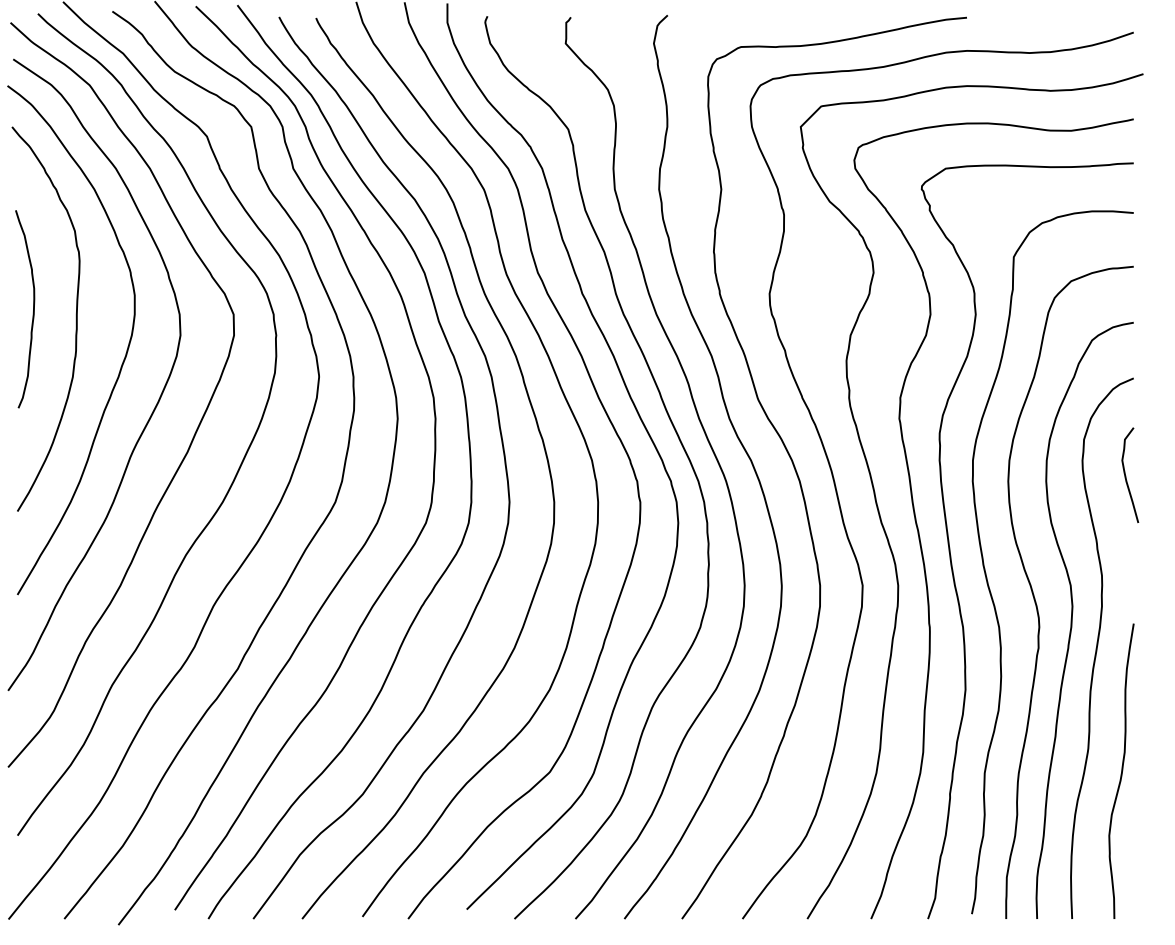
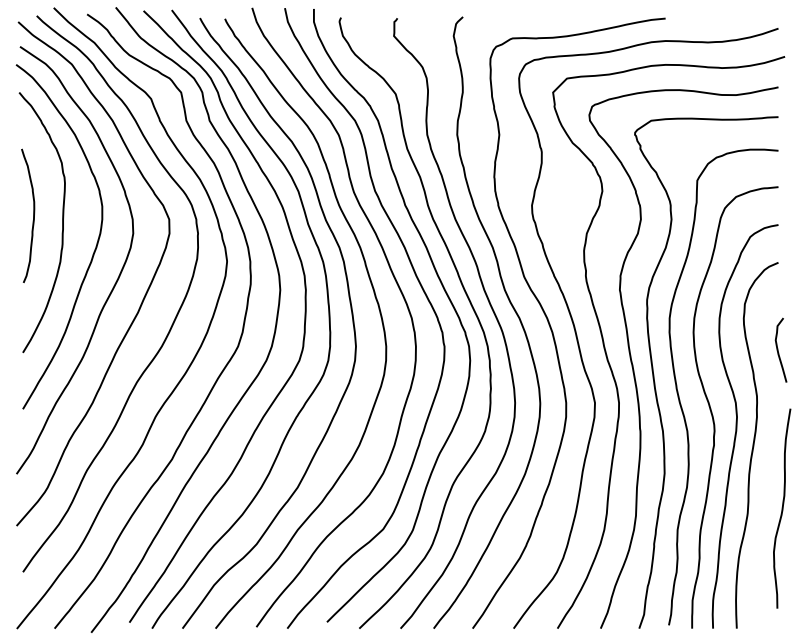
curve: (1126, 474) -> (778, 349), moved
curve: (1121, 771) -> (782, 508), moved

